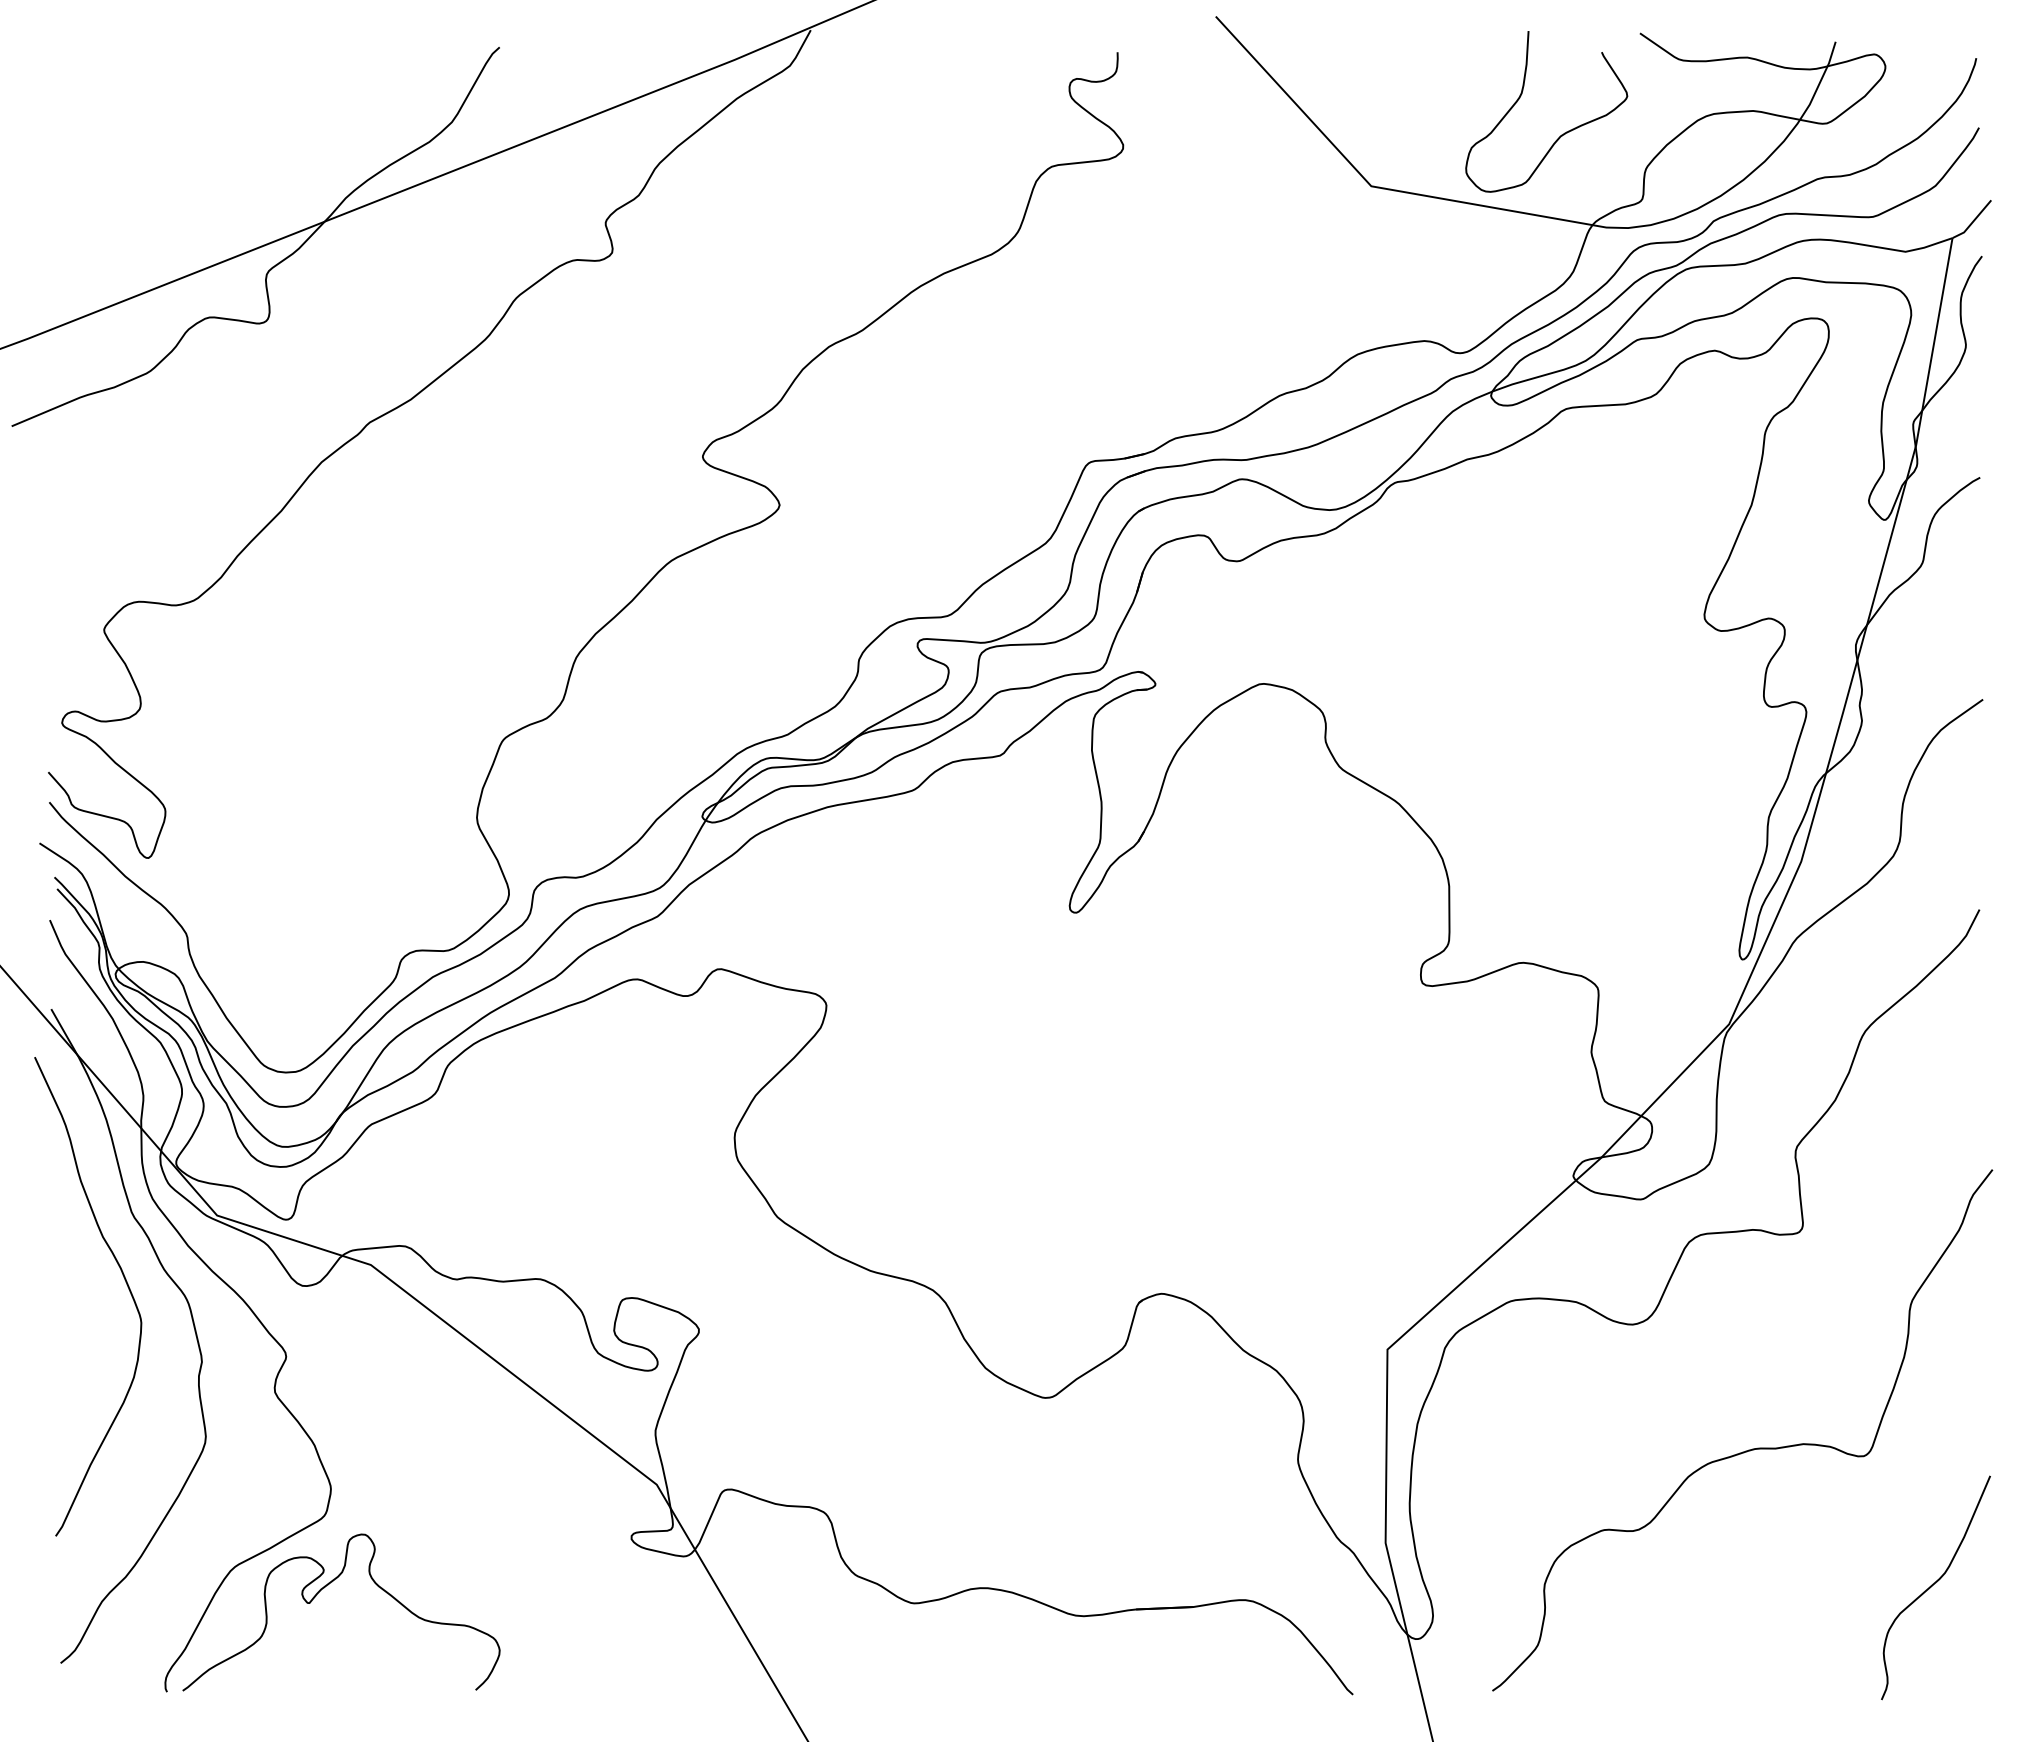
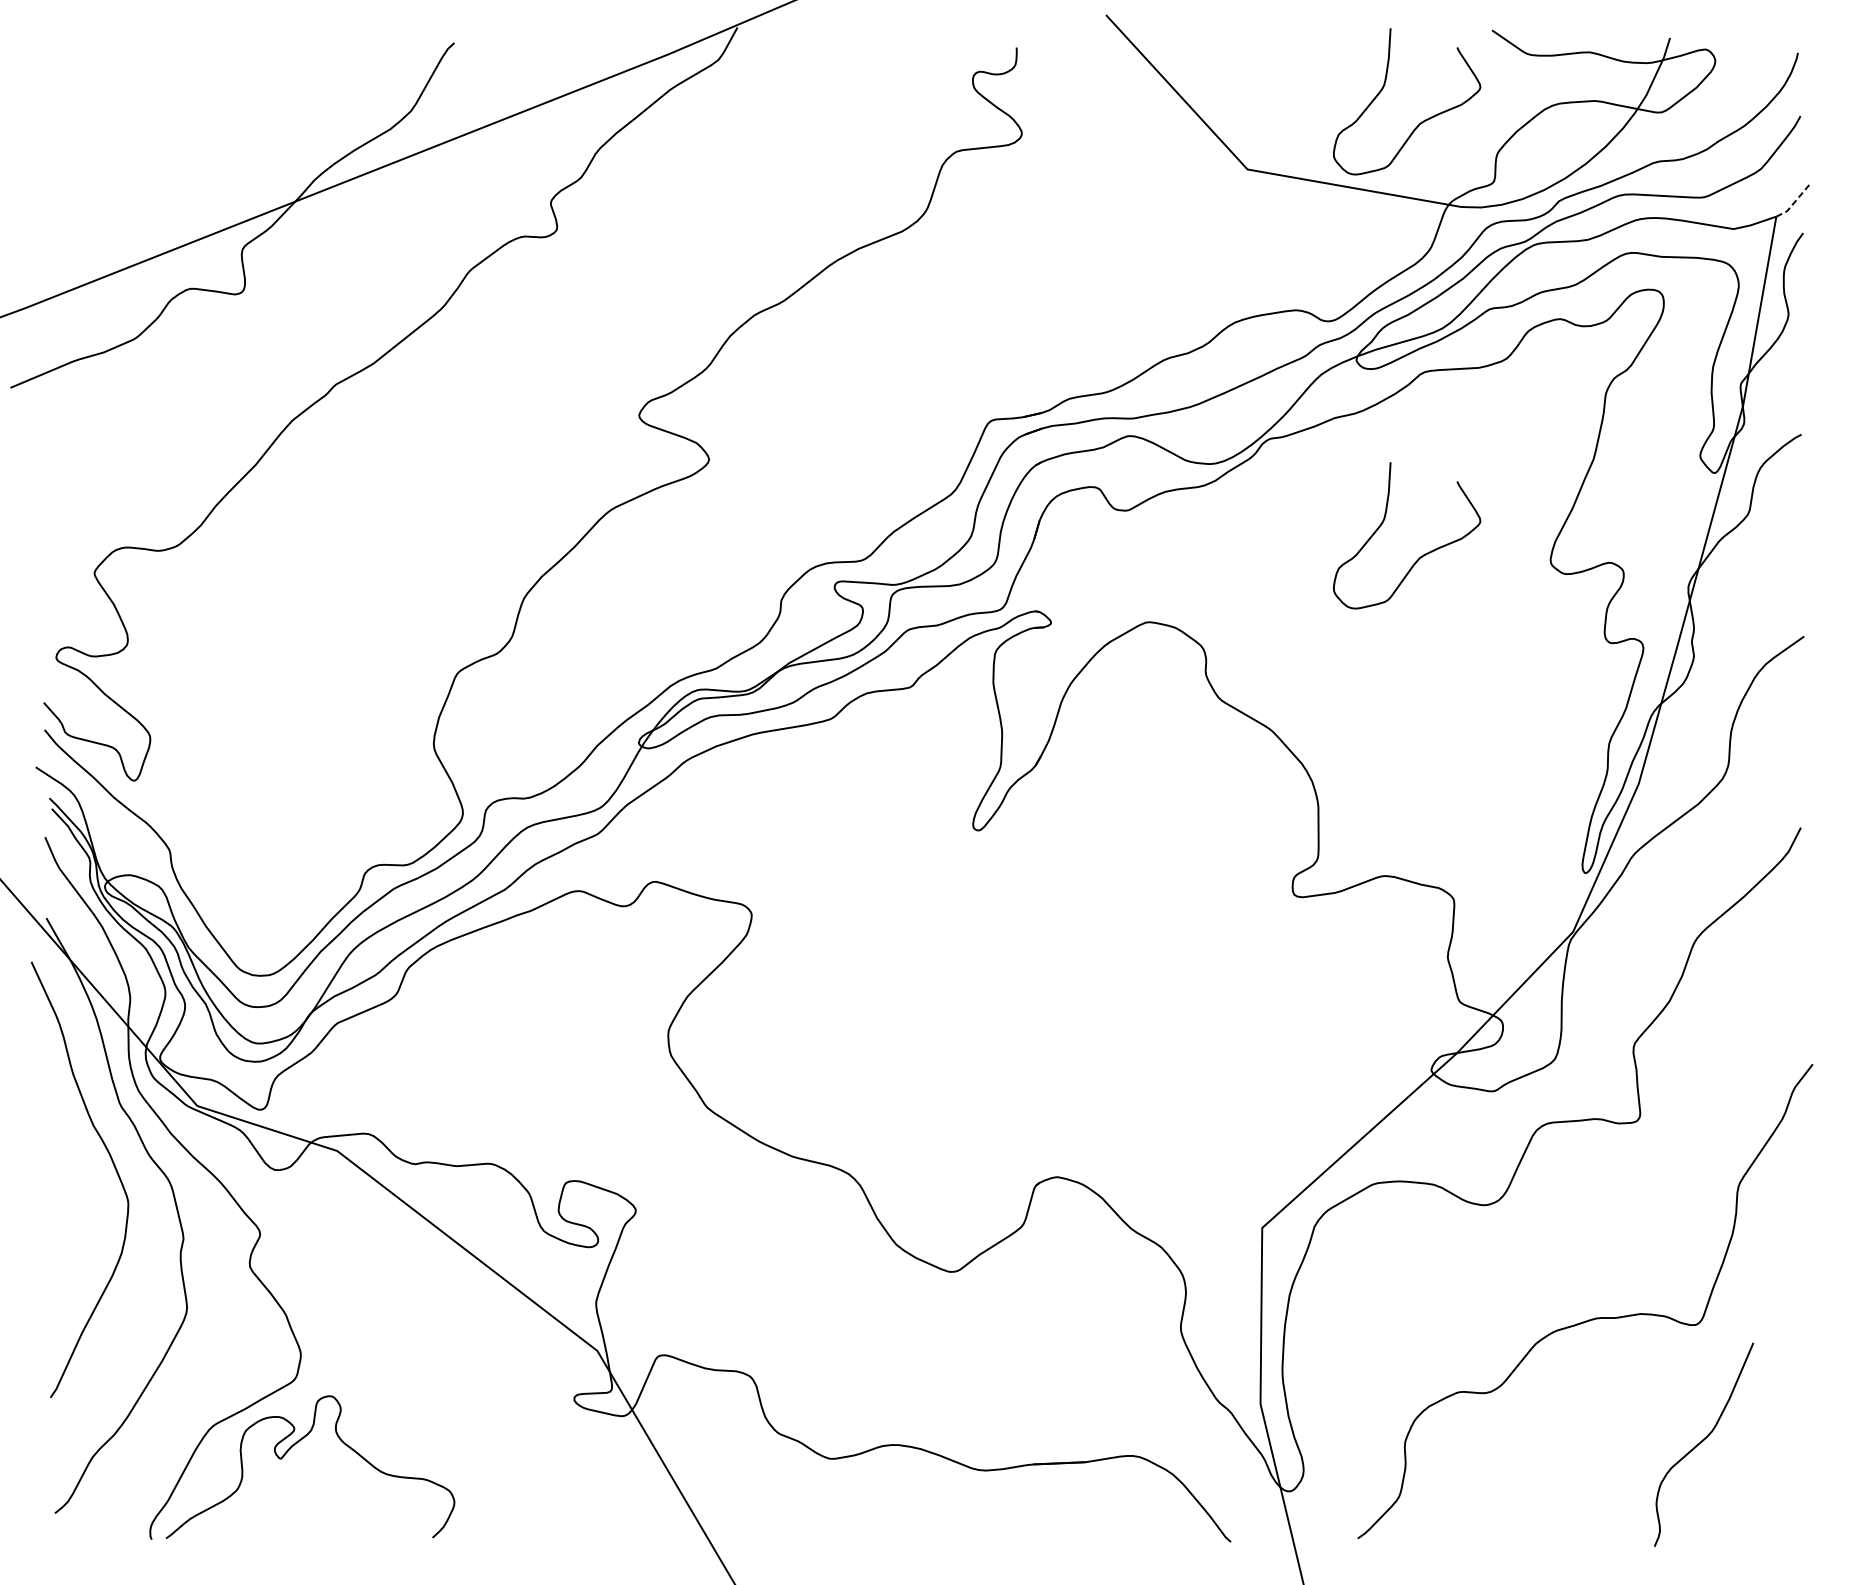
line: (1973, 221) -> (1795, 201), solid -> dashed
curve: (1561, 611) -> (1420, 556), added
curve: (1933, 1585) -> (1701, 1442), moved

